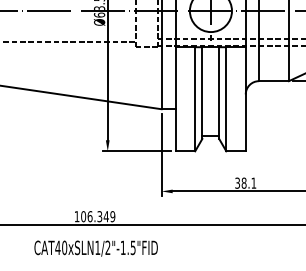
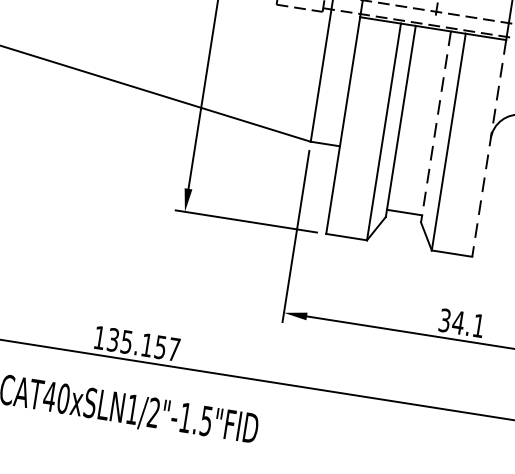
line: (219, 93) -> (436, 127), solid -> dashed
line: (245, 99) -> (488, 148), solid -> dashed
text: (243, 182) -> (457, 320), 38.1 -> 34.1
text: (98, 216) -> (144, 344), 106.349 -> 135.157

